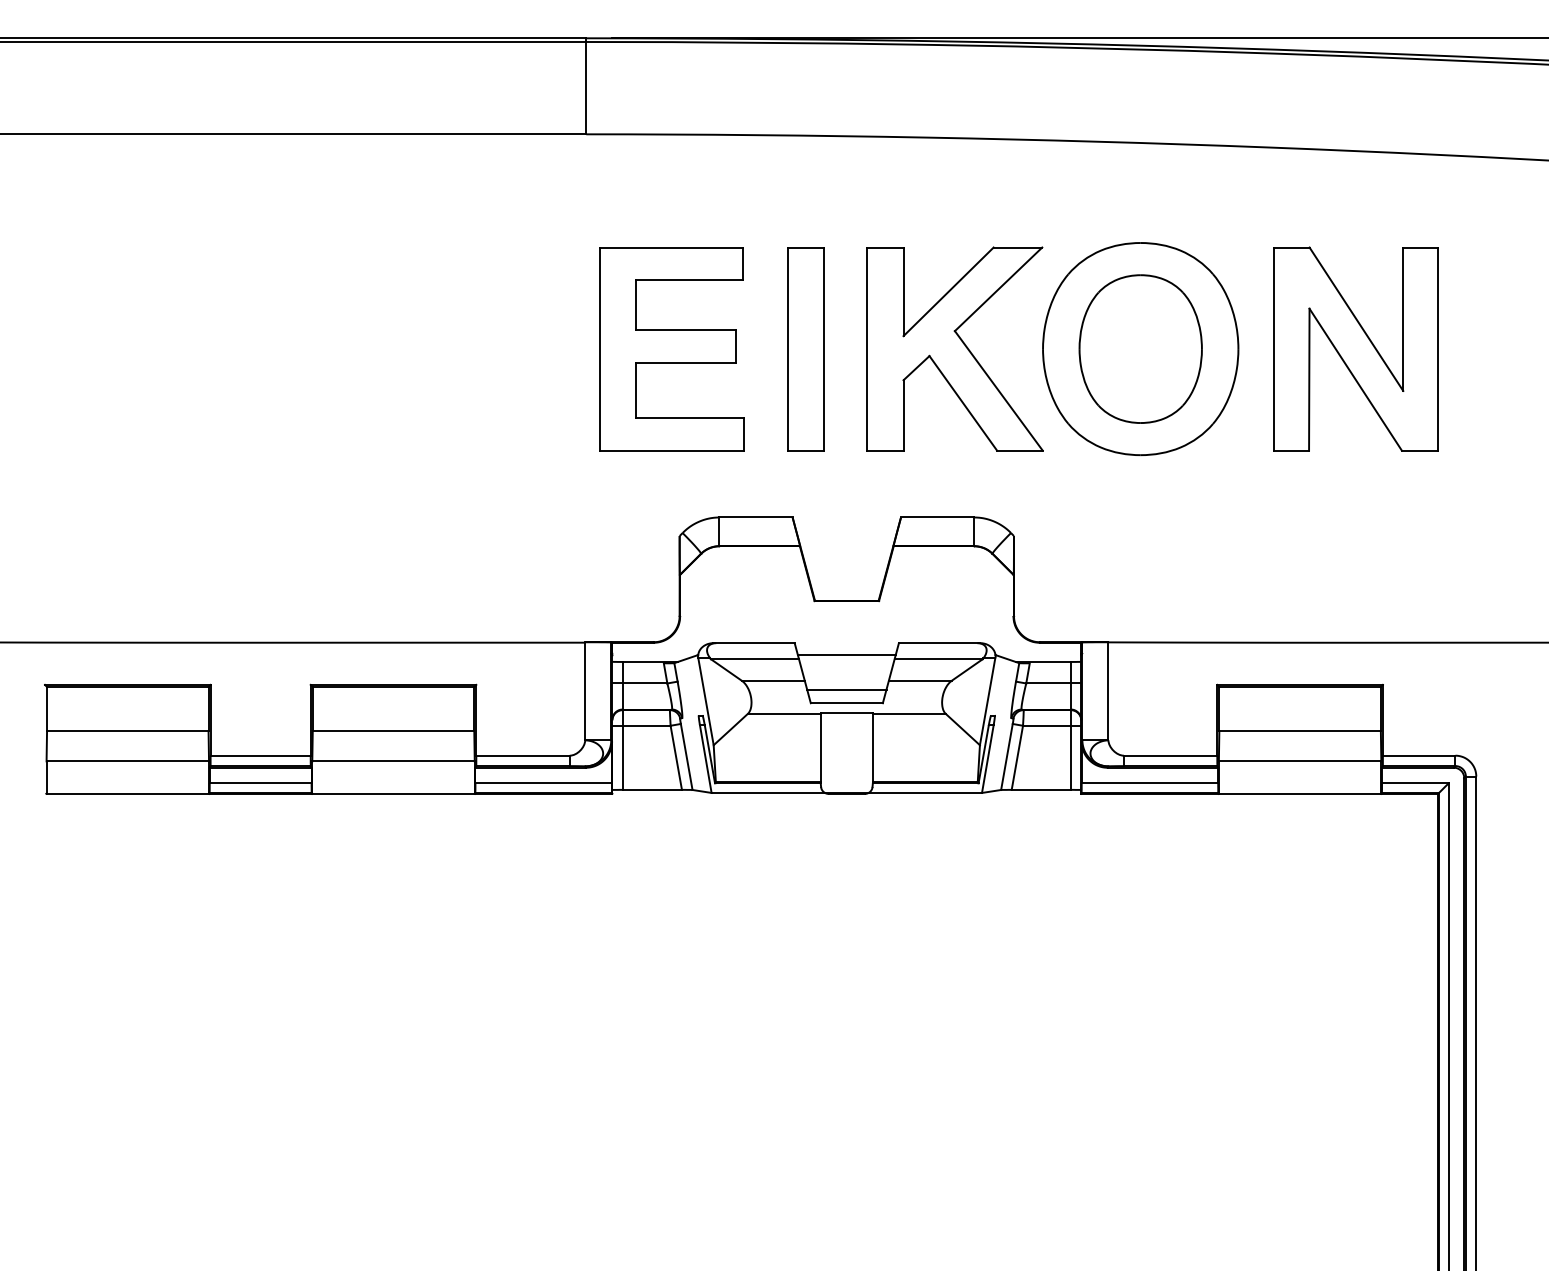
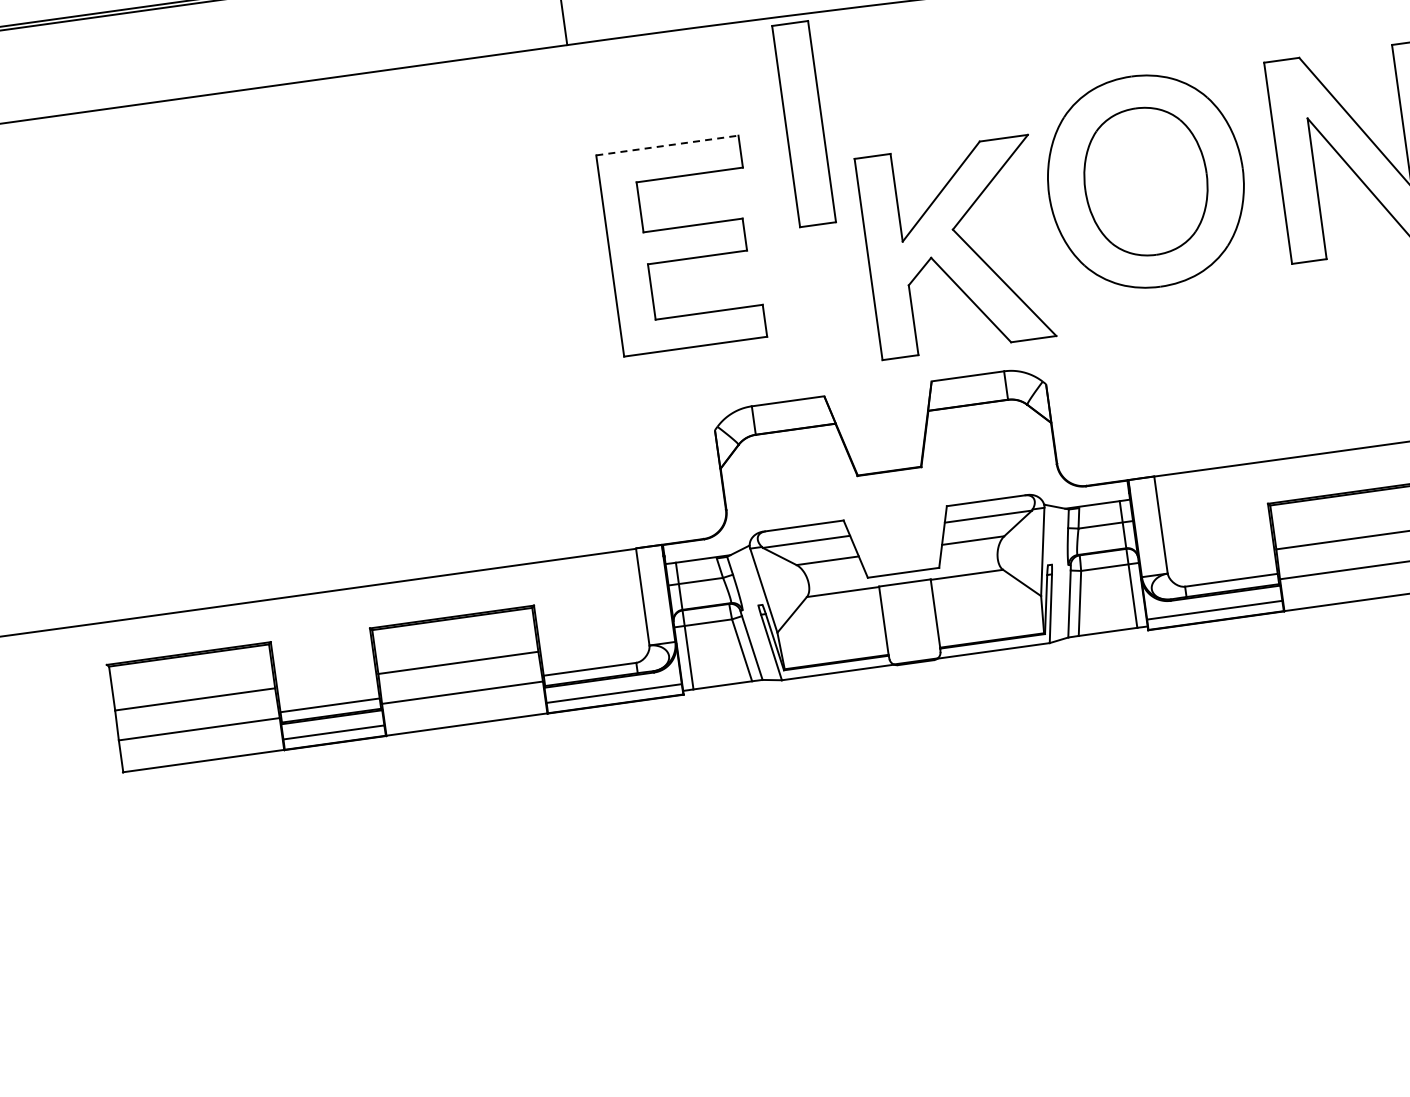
line: (671, 247) -> (667, 145), solid -> dashed
part: (954, 348) -> (954, 246), moved
part: (805, 349) -> (803, 124), moved
line: (846, 655) -> (896, 525), removed
line: (846, 689) -> (901, 559), removed

